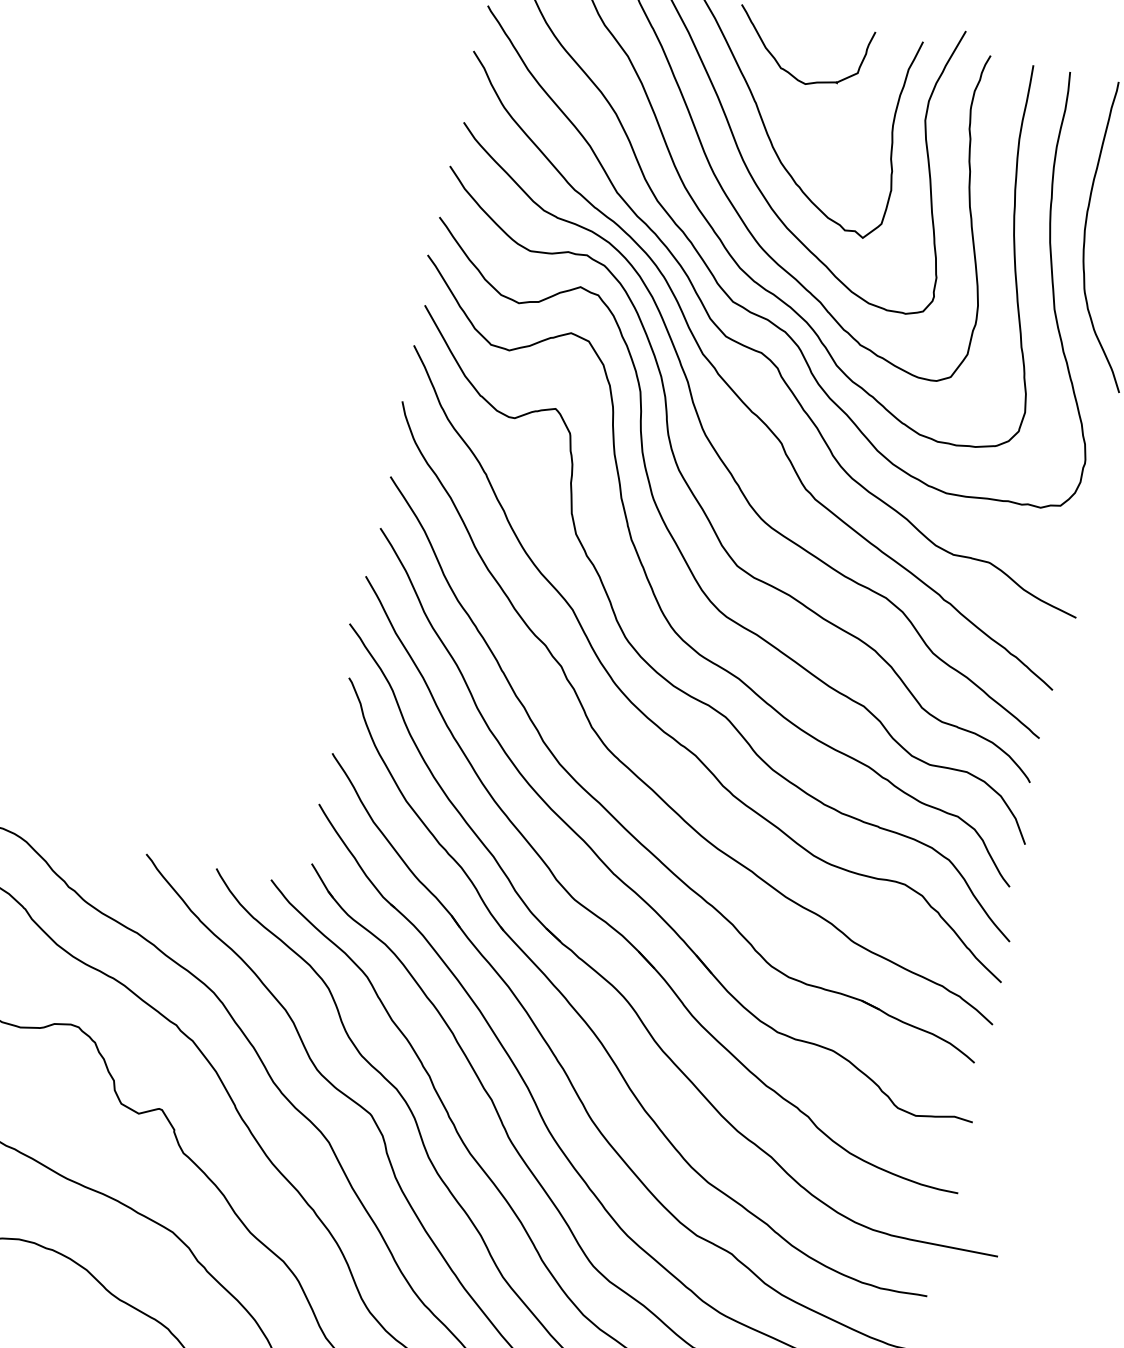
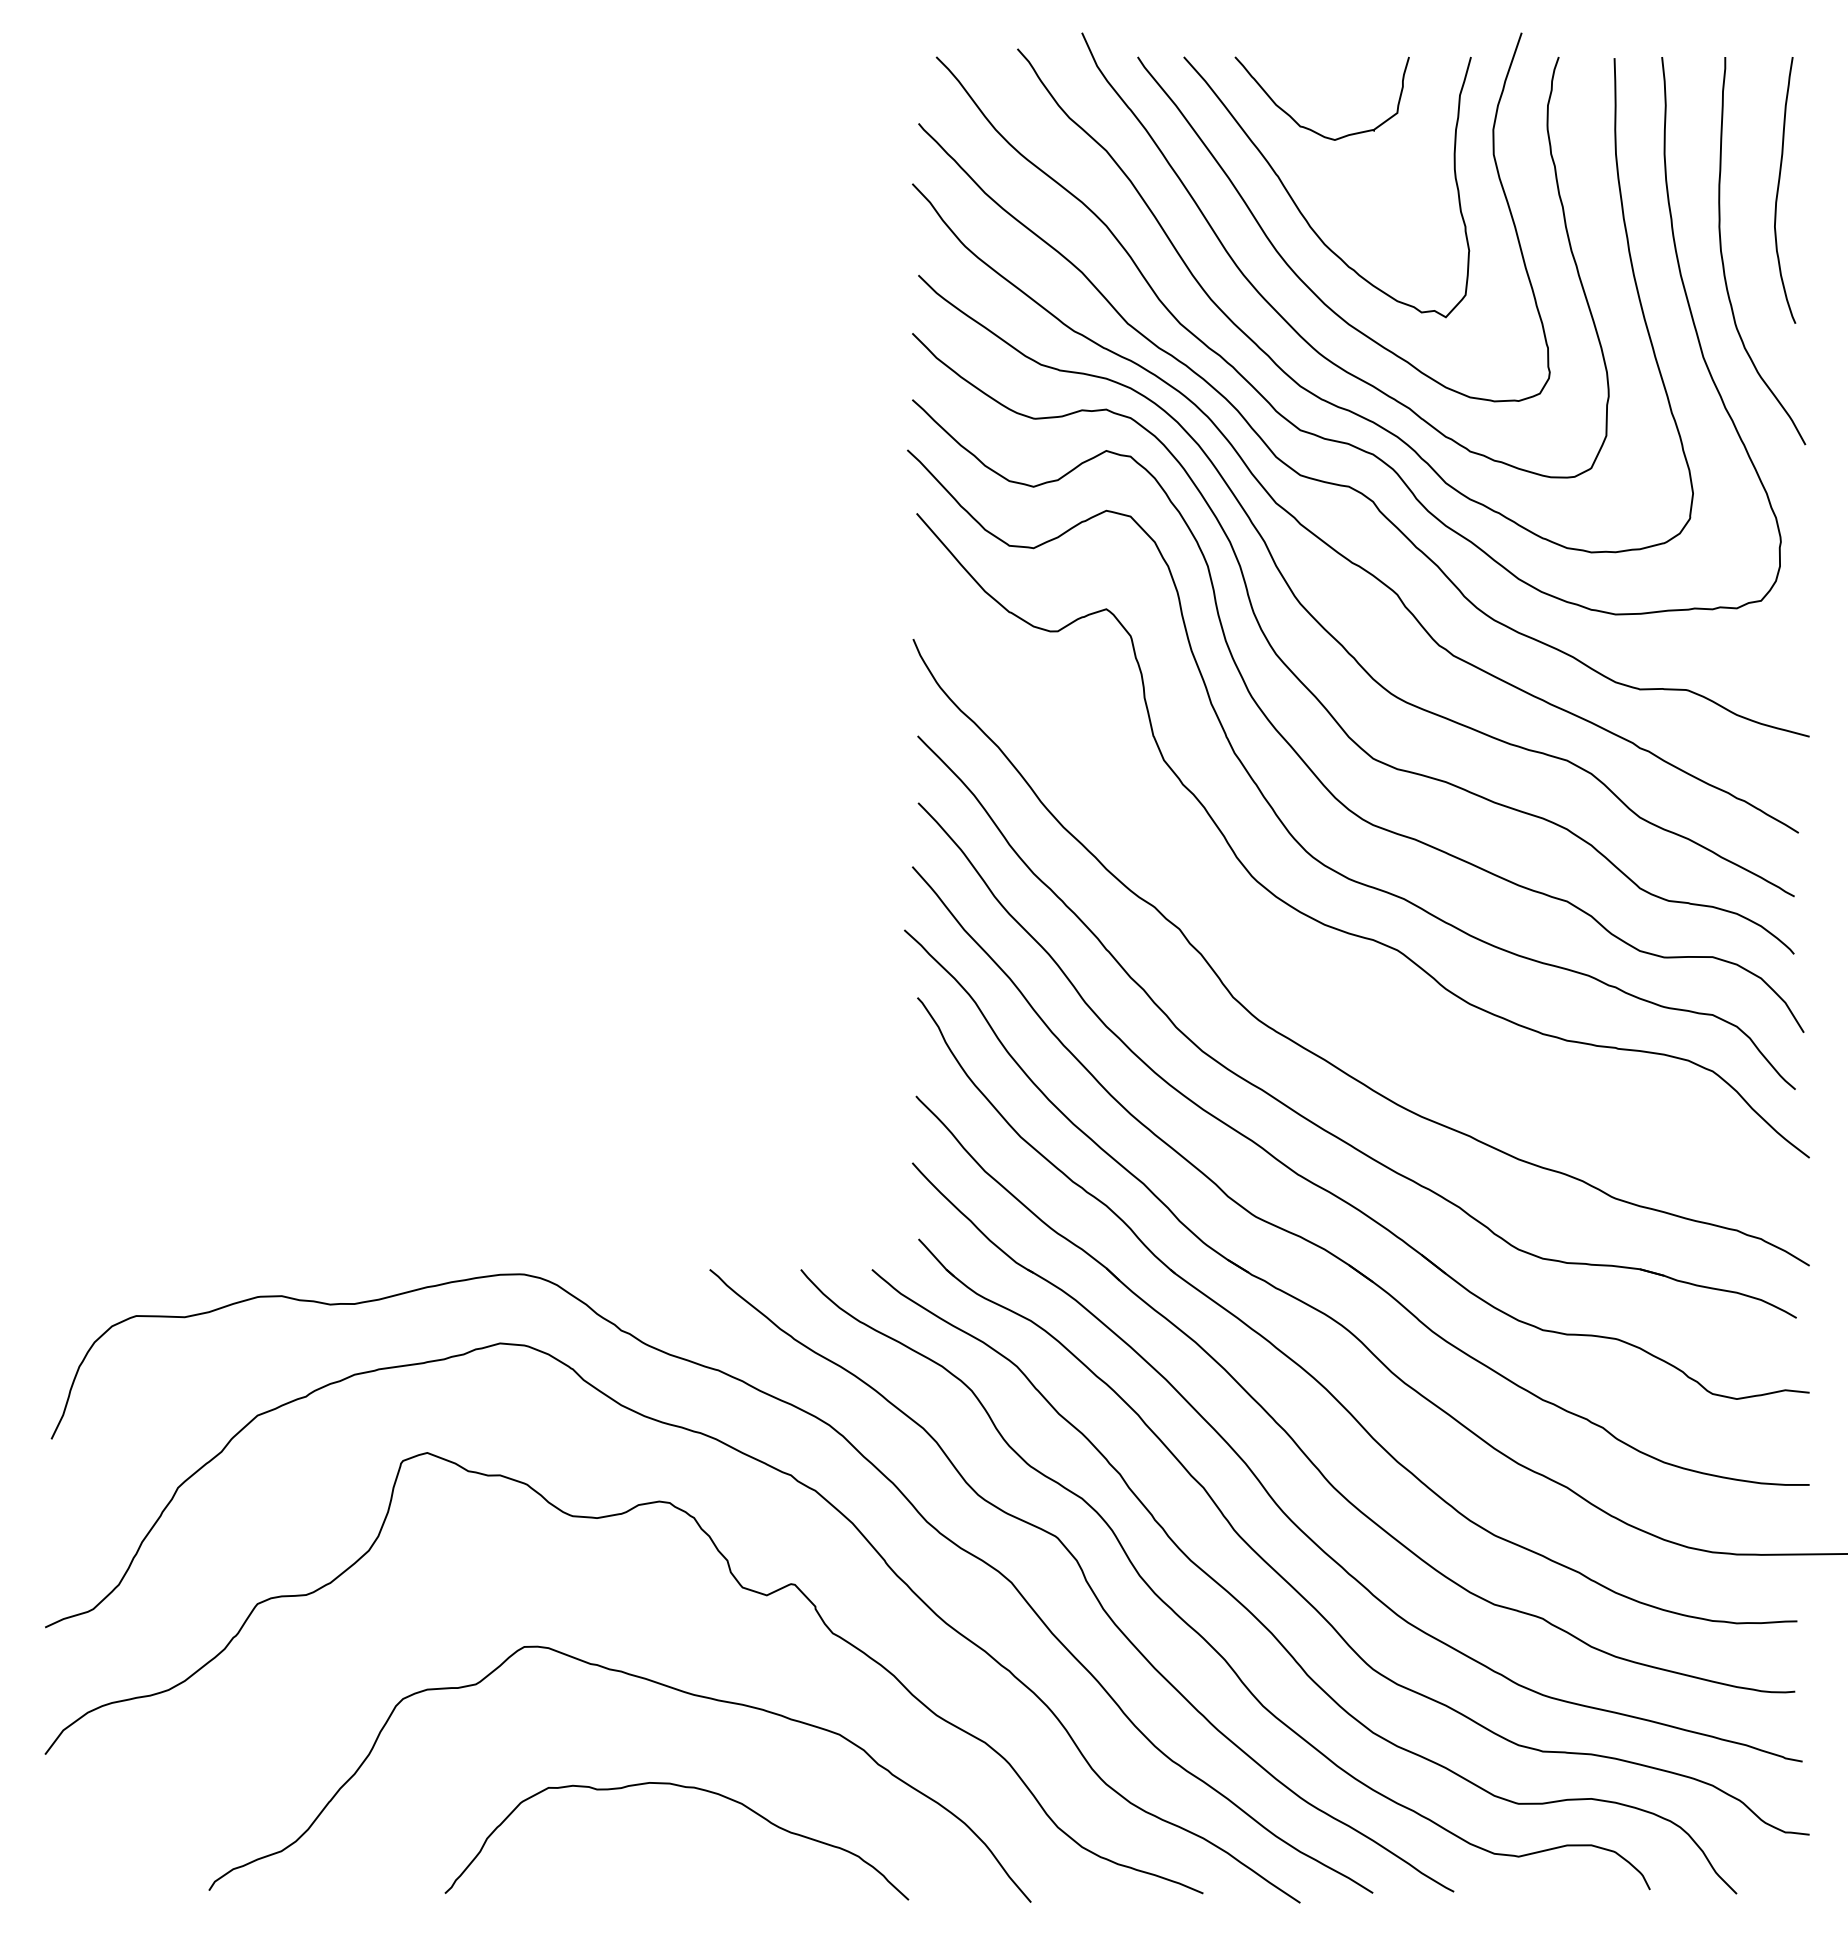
curve: (658, 726) -> (1316, 978), removed

